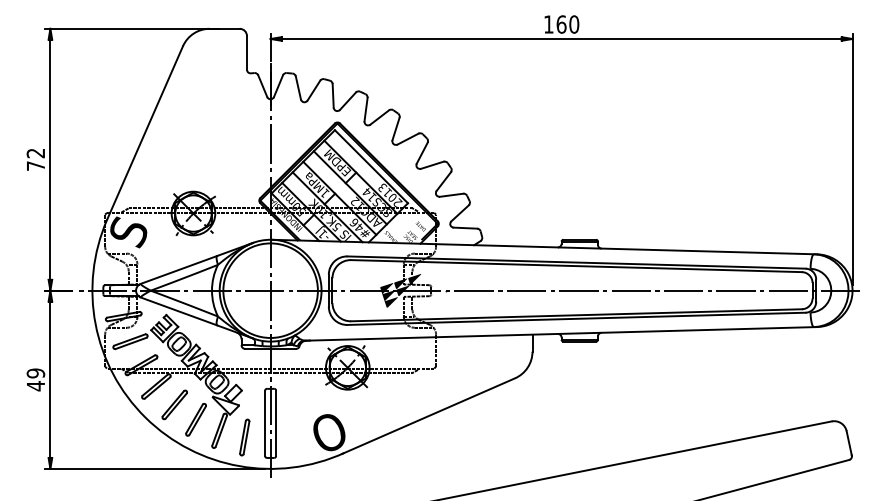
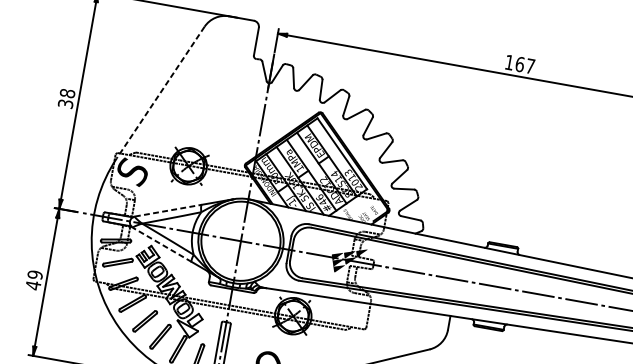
text: (574, 24) -> (530, 66), 160 -> 167
line: (144, 133) -> (160, 93), solid -> dashed
text: (35, 159) -> (66, 98), 72 -> 38
line: (178, 269) -> (168, 210), solid -> dashed
line: (178, 311) -> (161, 244), solid -> dashed

